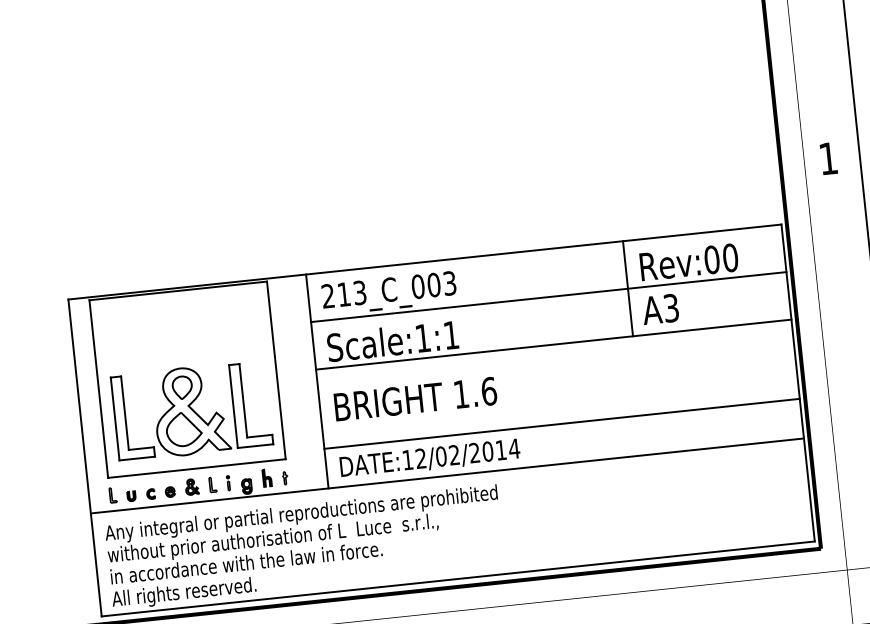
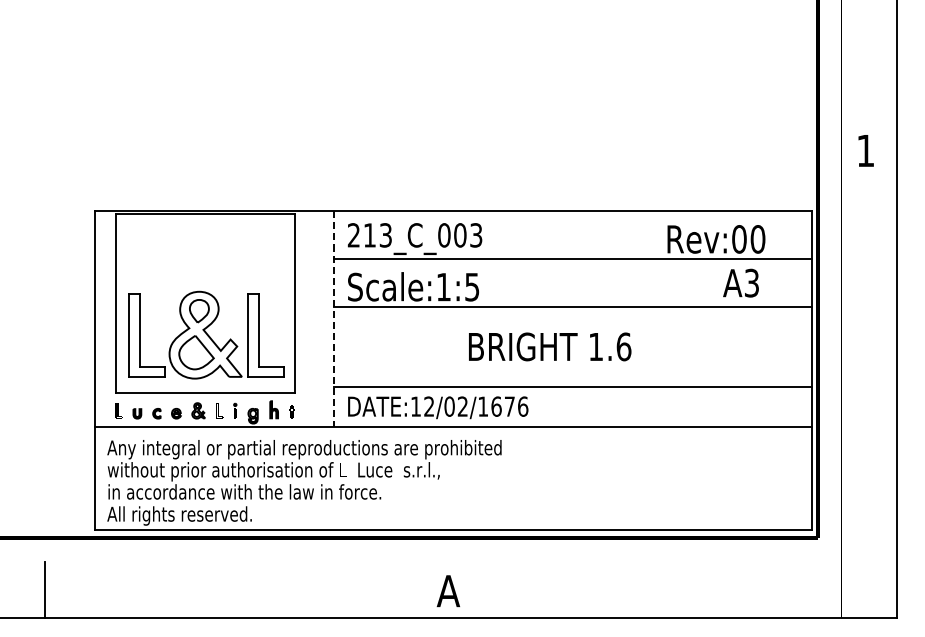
line: (627, 288) -> (652, 259), removed
text: (659, 308) -> (740, 282), moved
text: (451, 335) -> (472, 287), Scale:1:1 -> Scale:1:5
line: (317, 381) -> (334, 319), solid -> dashed
text: (416, 398) -> (550, 346), moved
text: (494, 450) -> (503, 406), DATE:12/02/2014 -> DATE:12/02/1676

